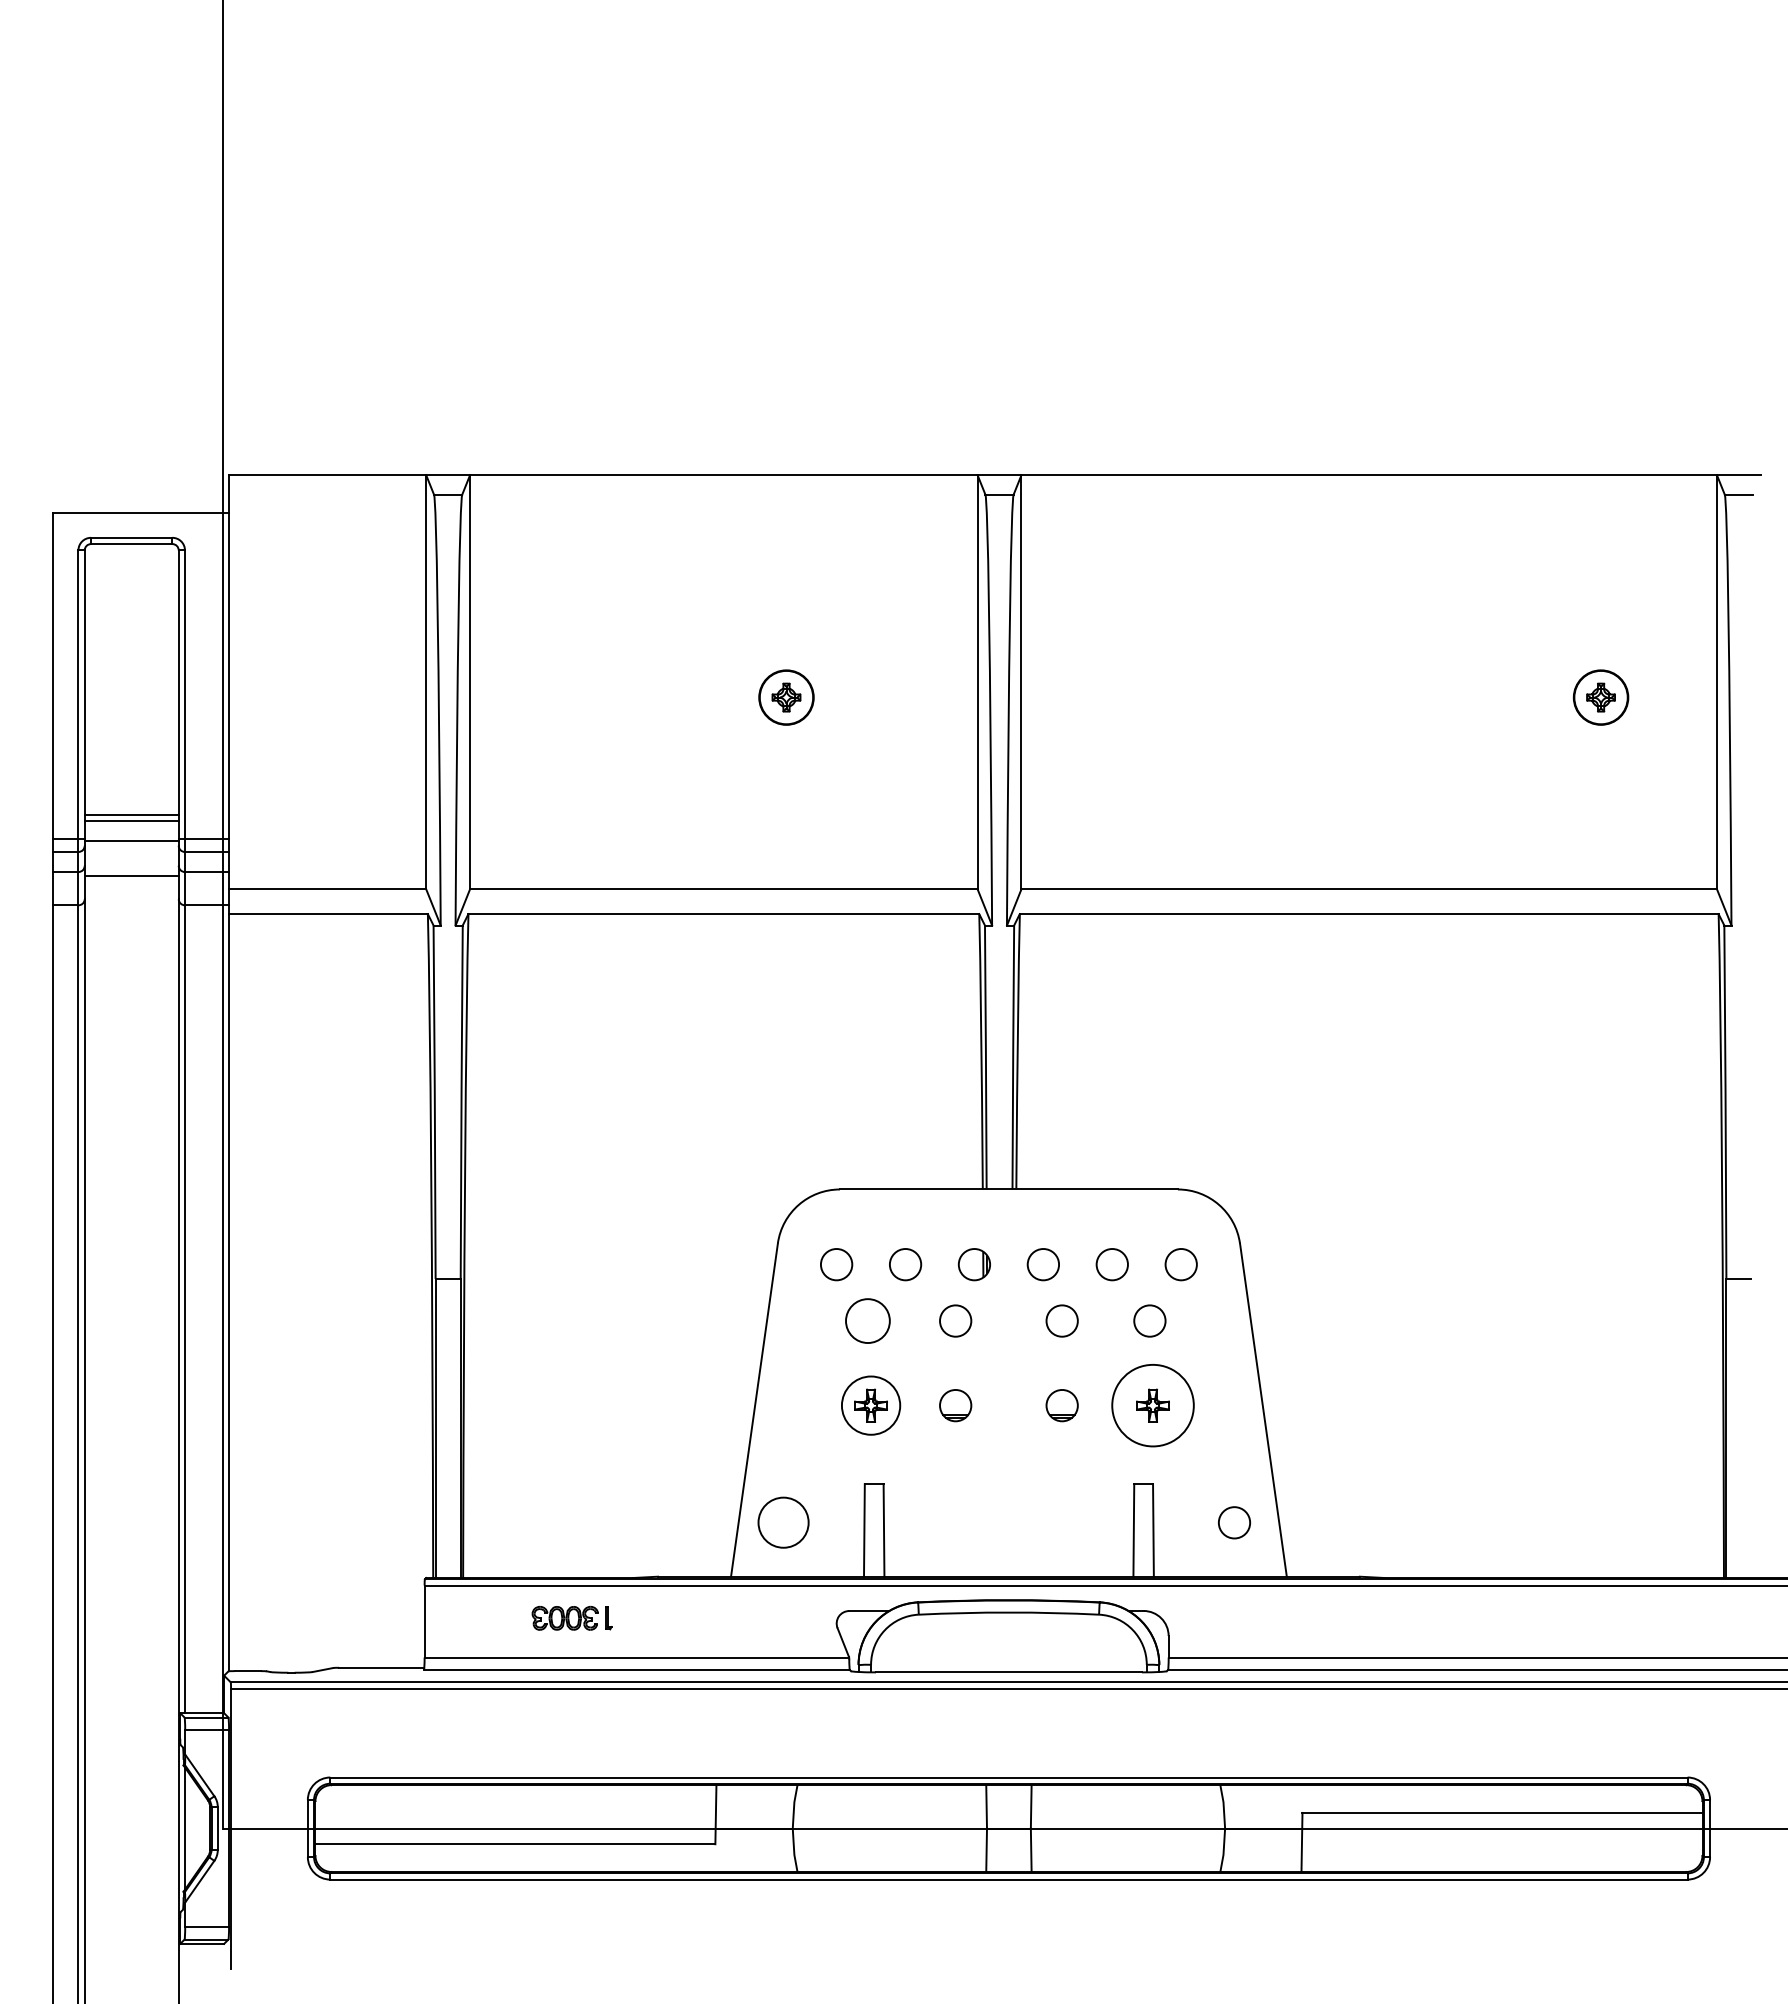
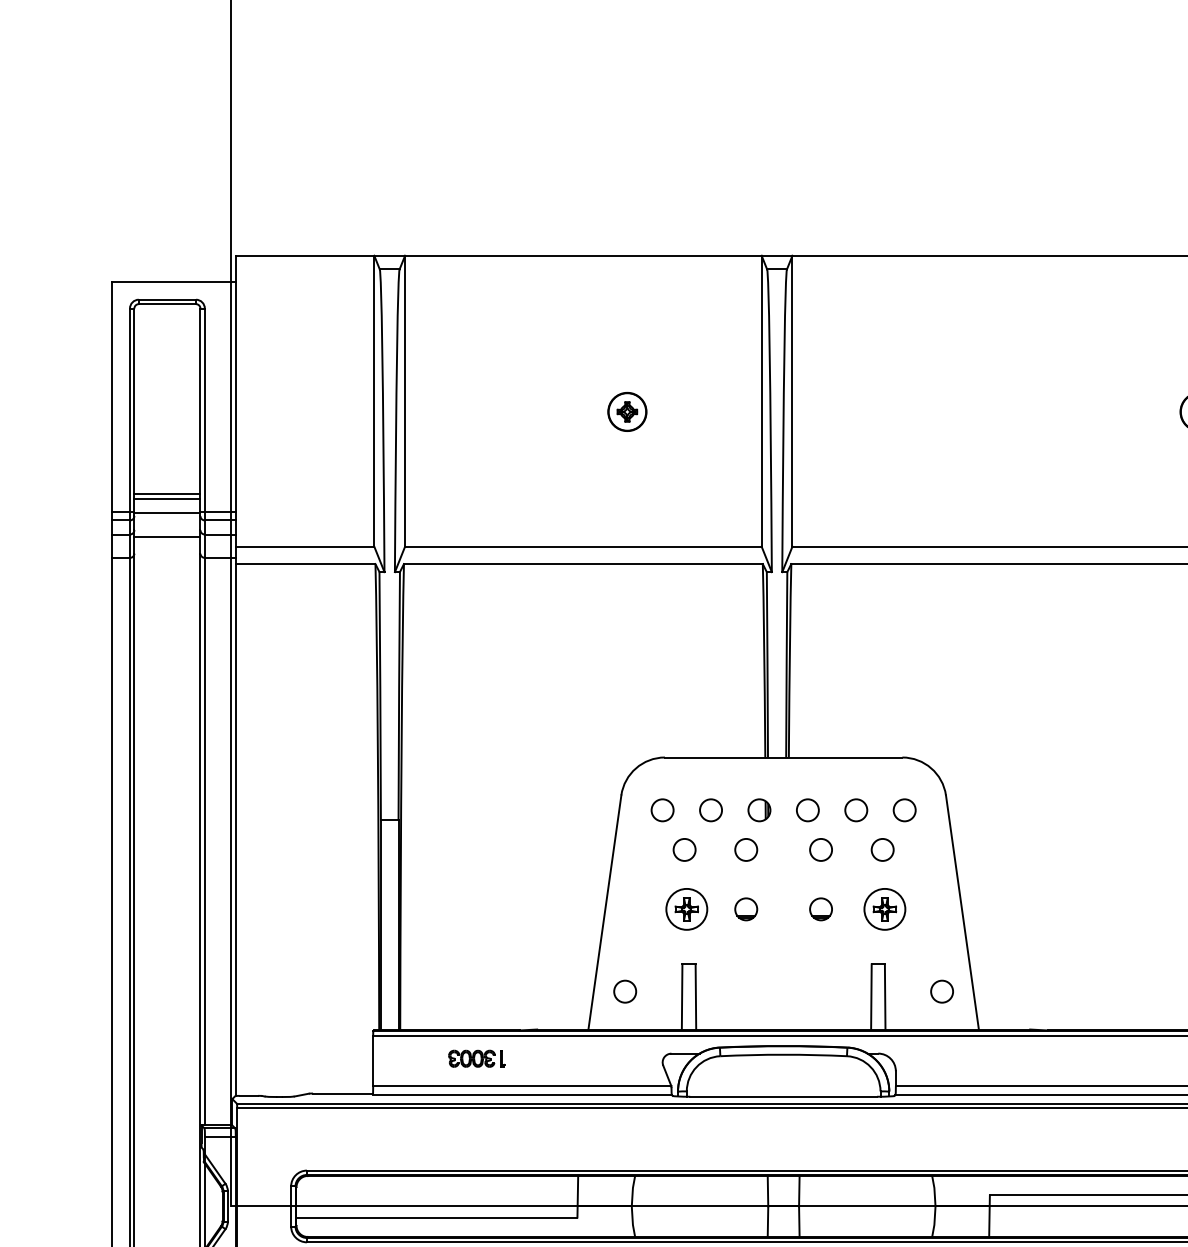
circle: (867, 1320) -> (684, 849), size x0.71
circle: (1152, 1405) -> (884, 909), size x0.71
circle: (782, 1522) -> (624, 991), size x0.62

